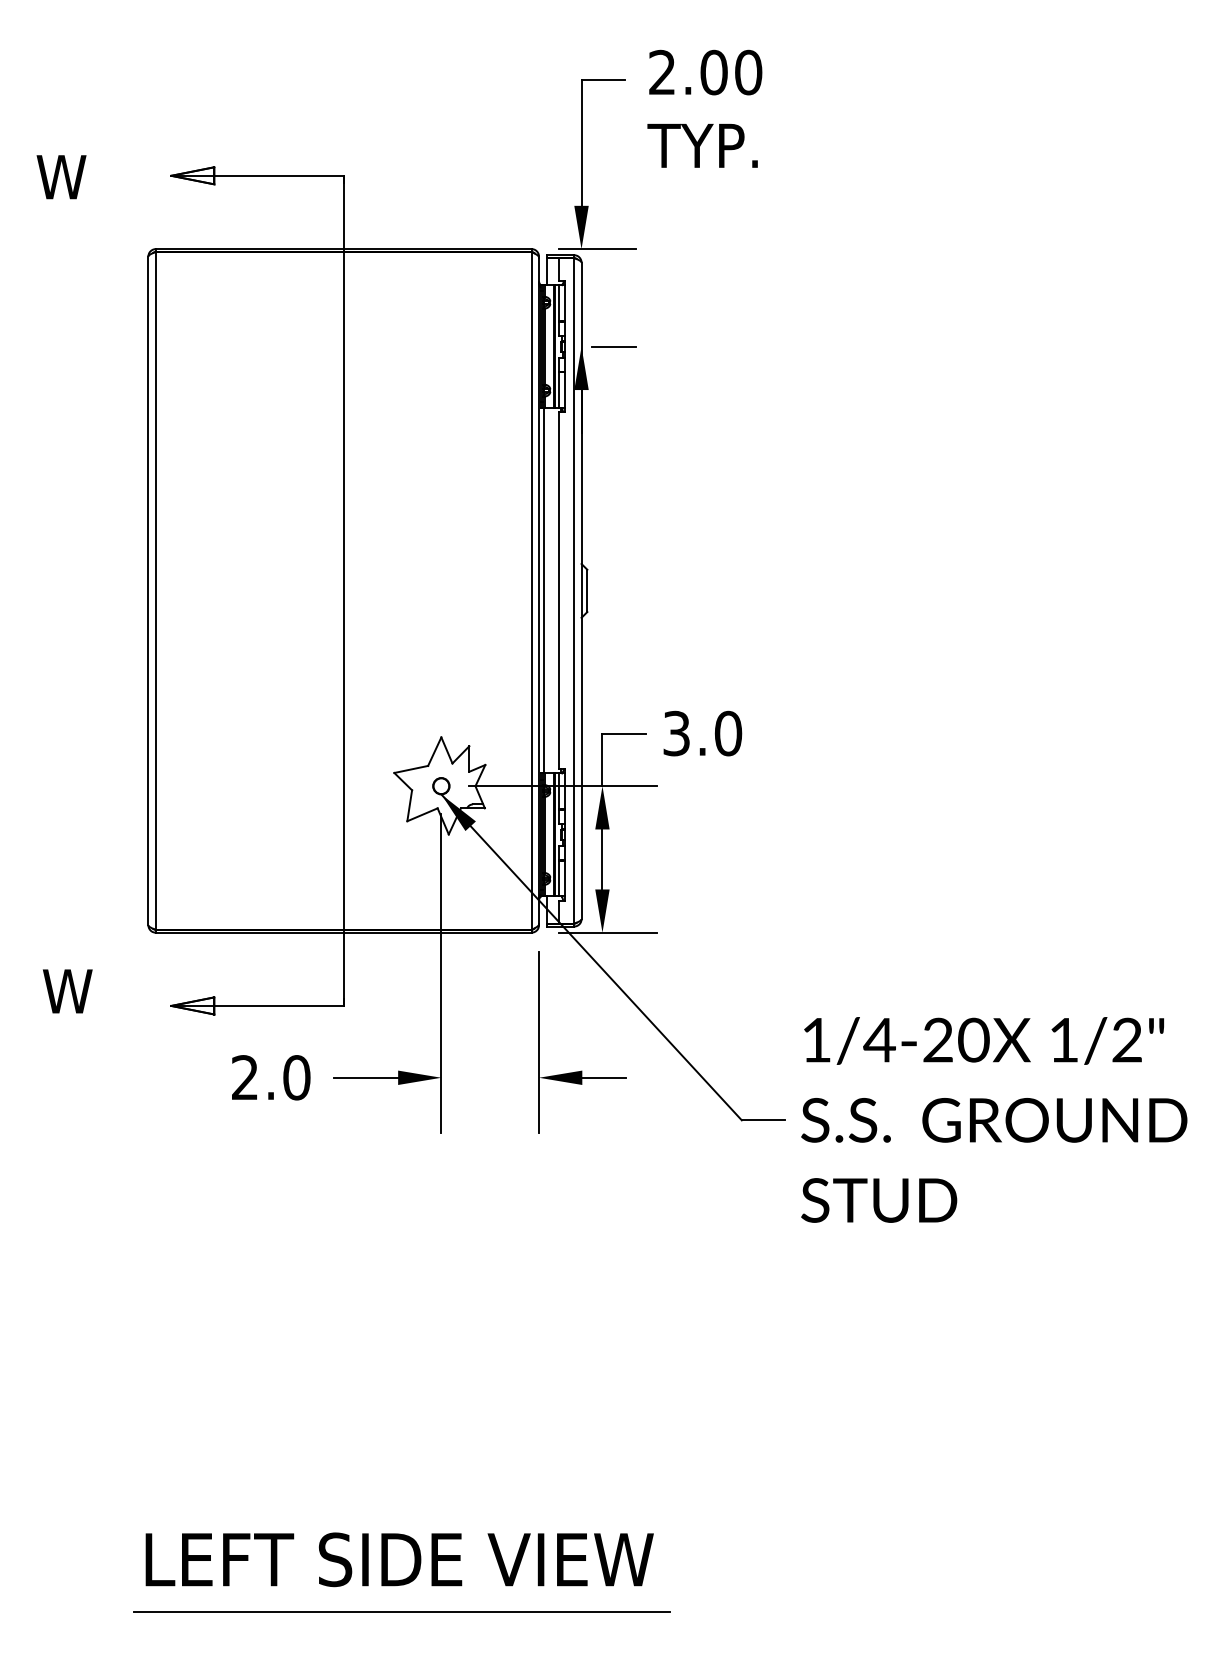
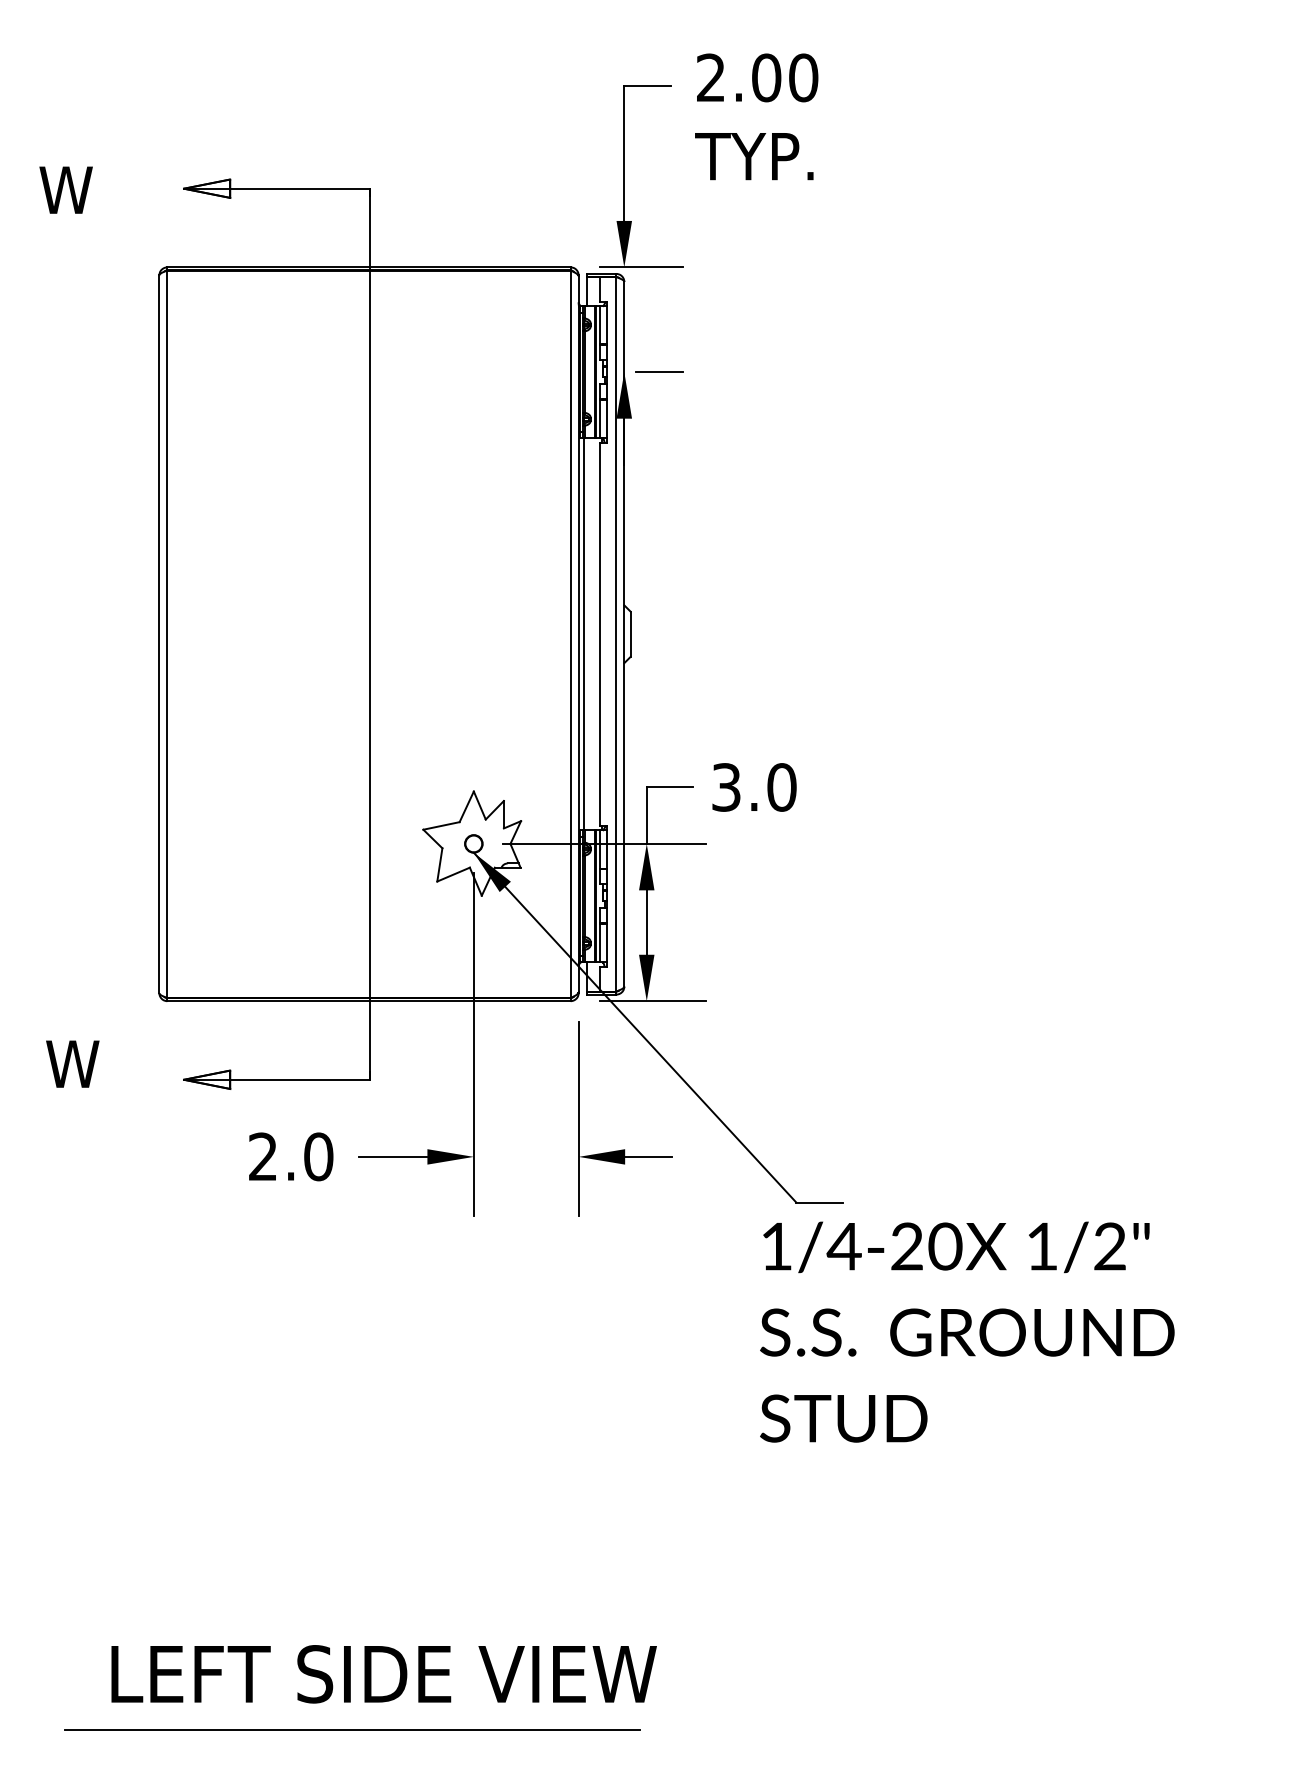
text: (994, 1119) -> (967, 1331), moved
text: (399, 1559) -> (383, 1674), moved
line: (401, 1611) -> (352, 1729), moved

